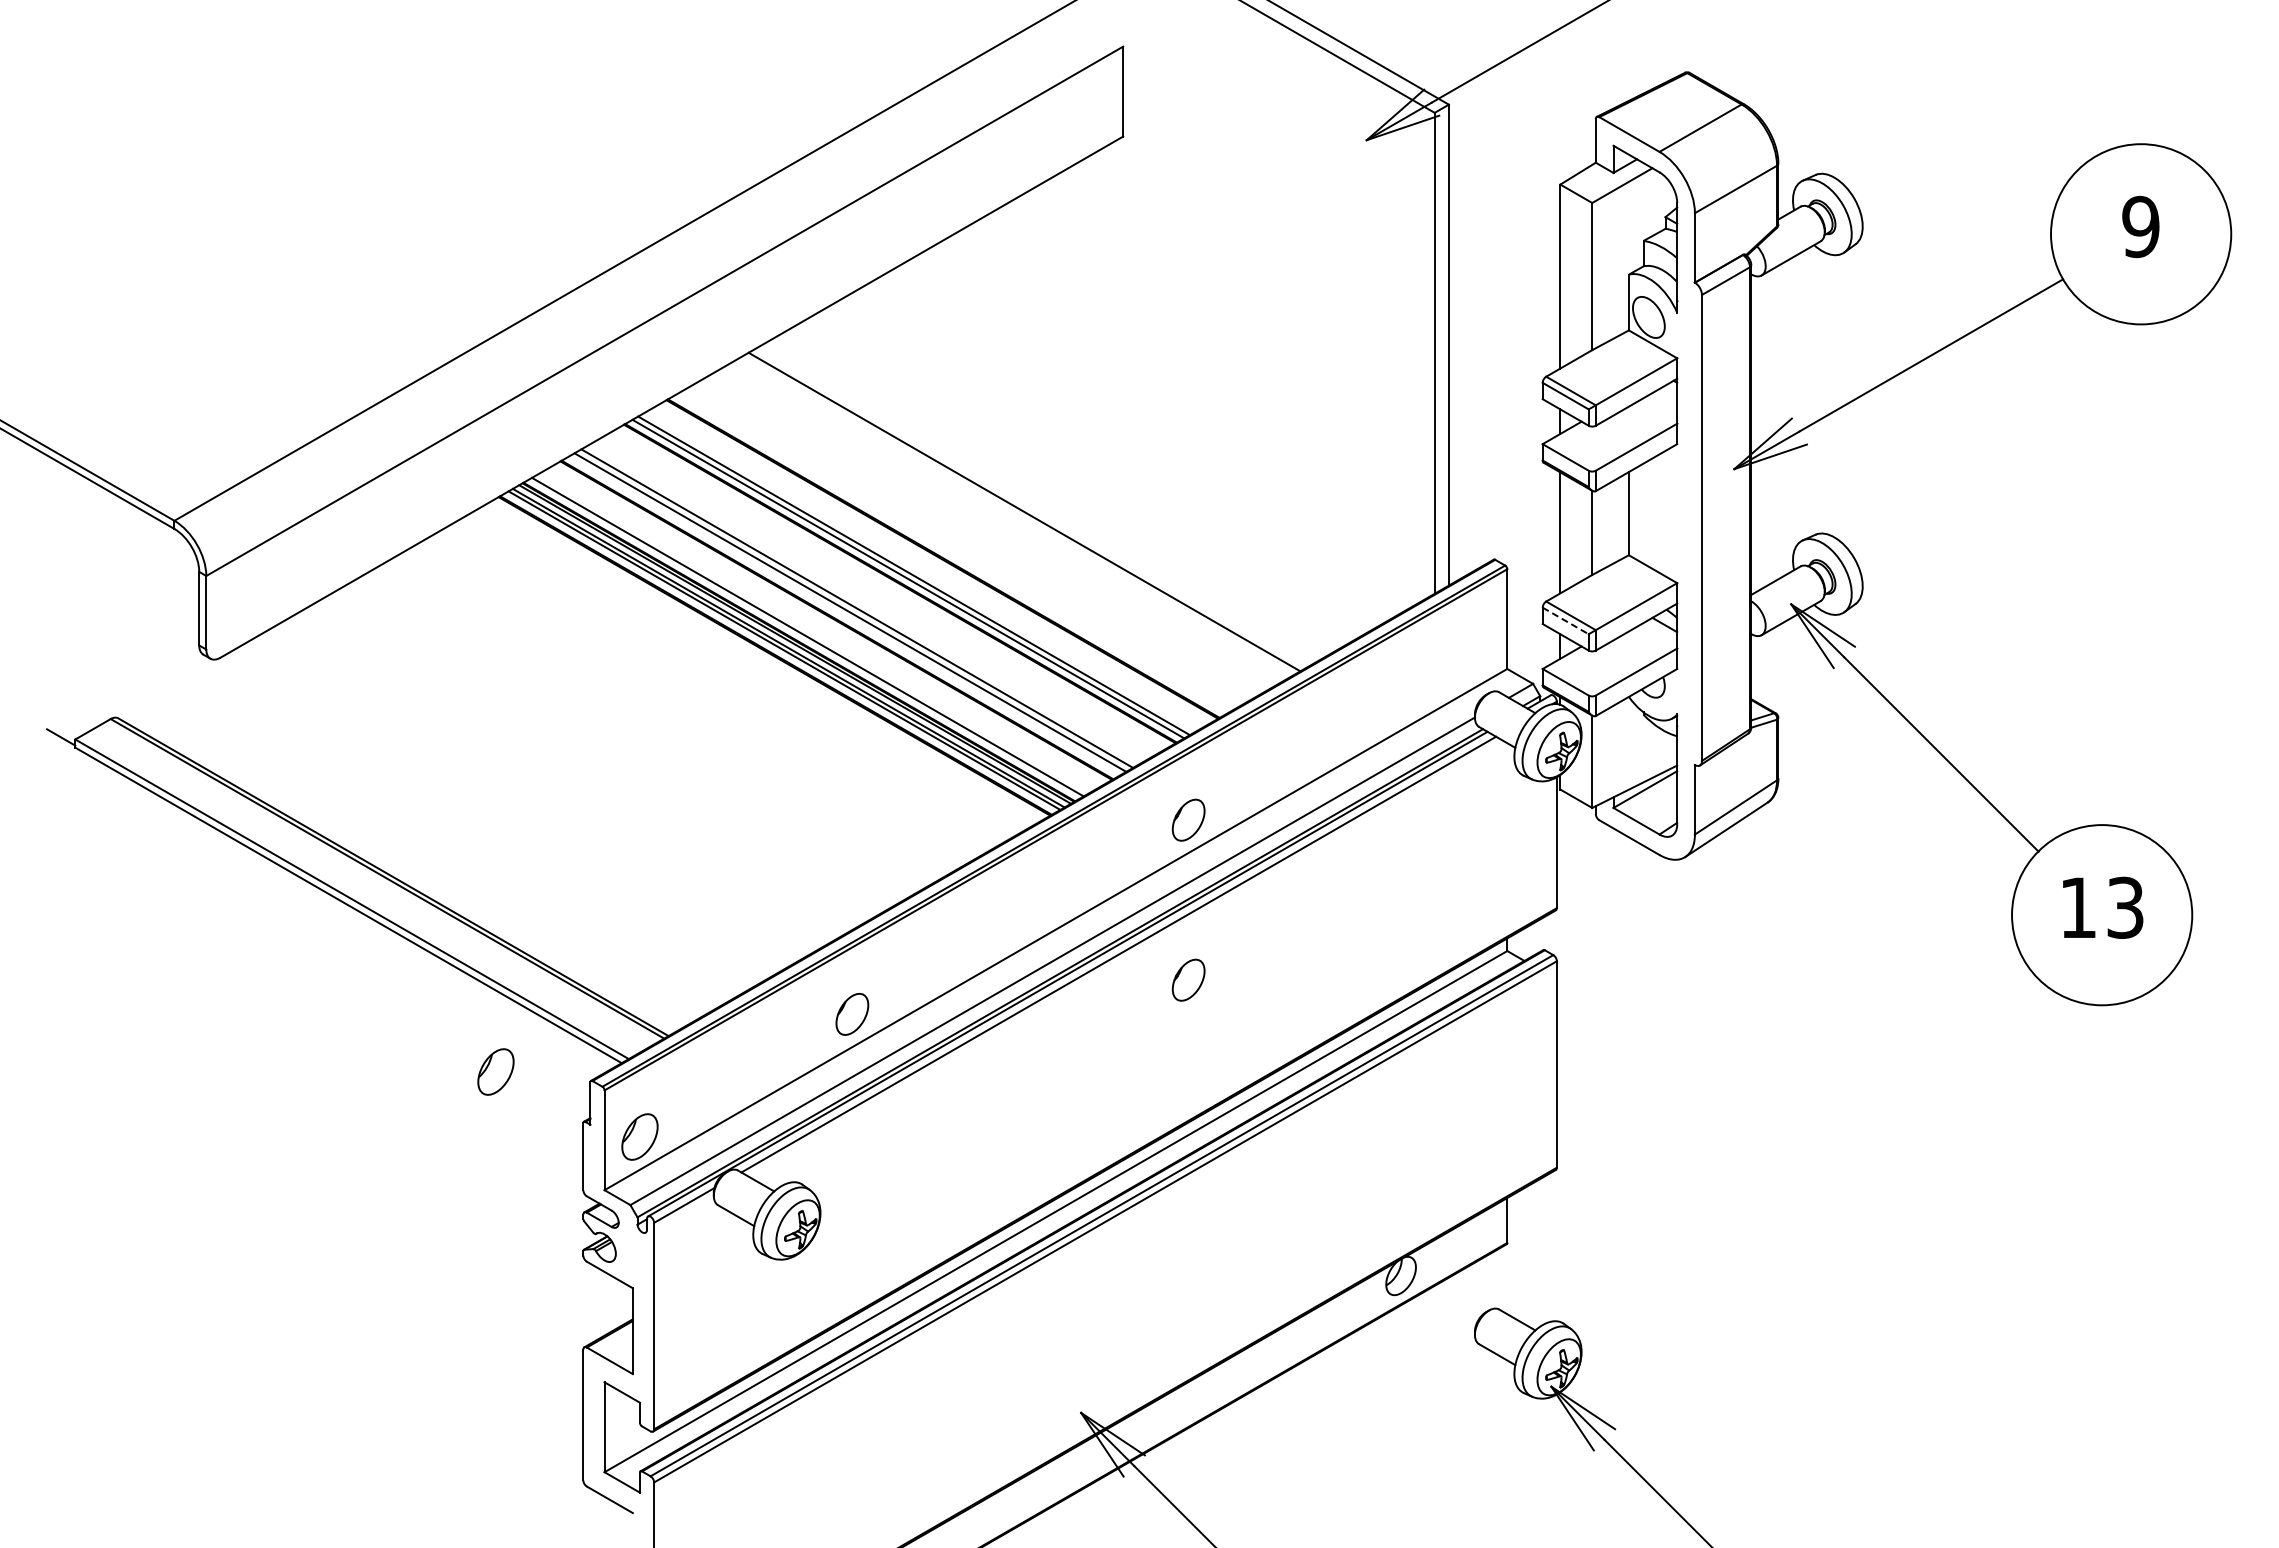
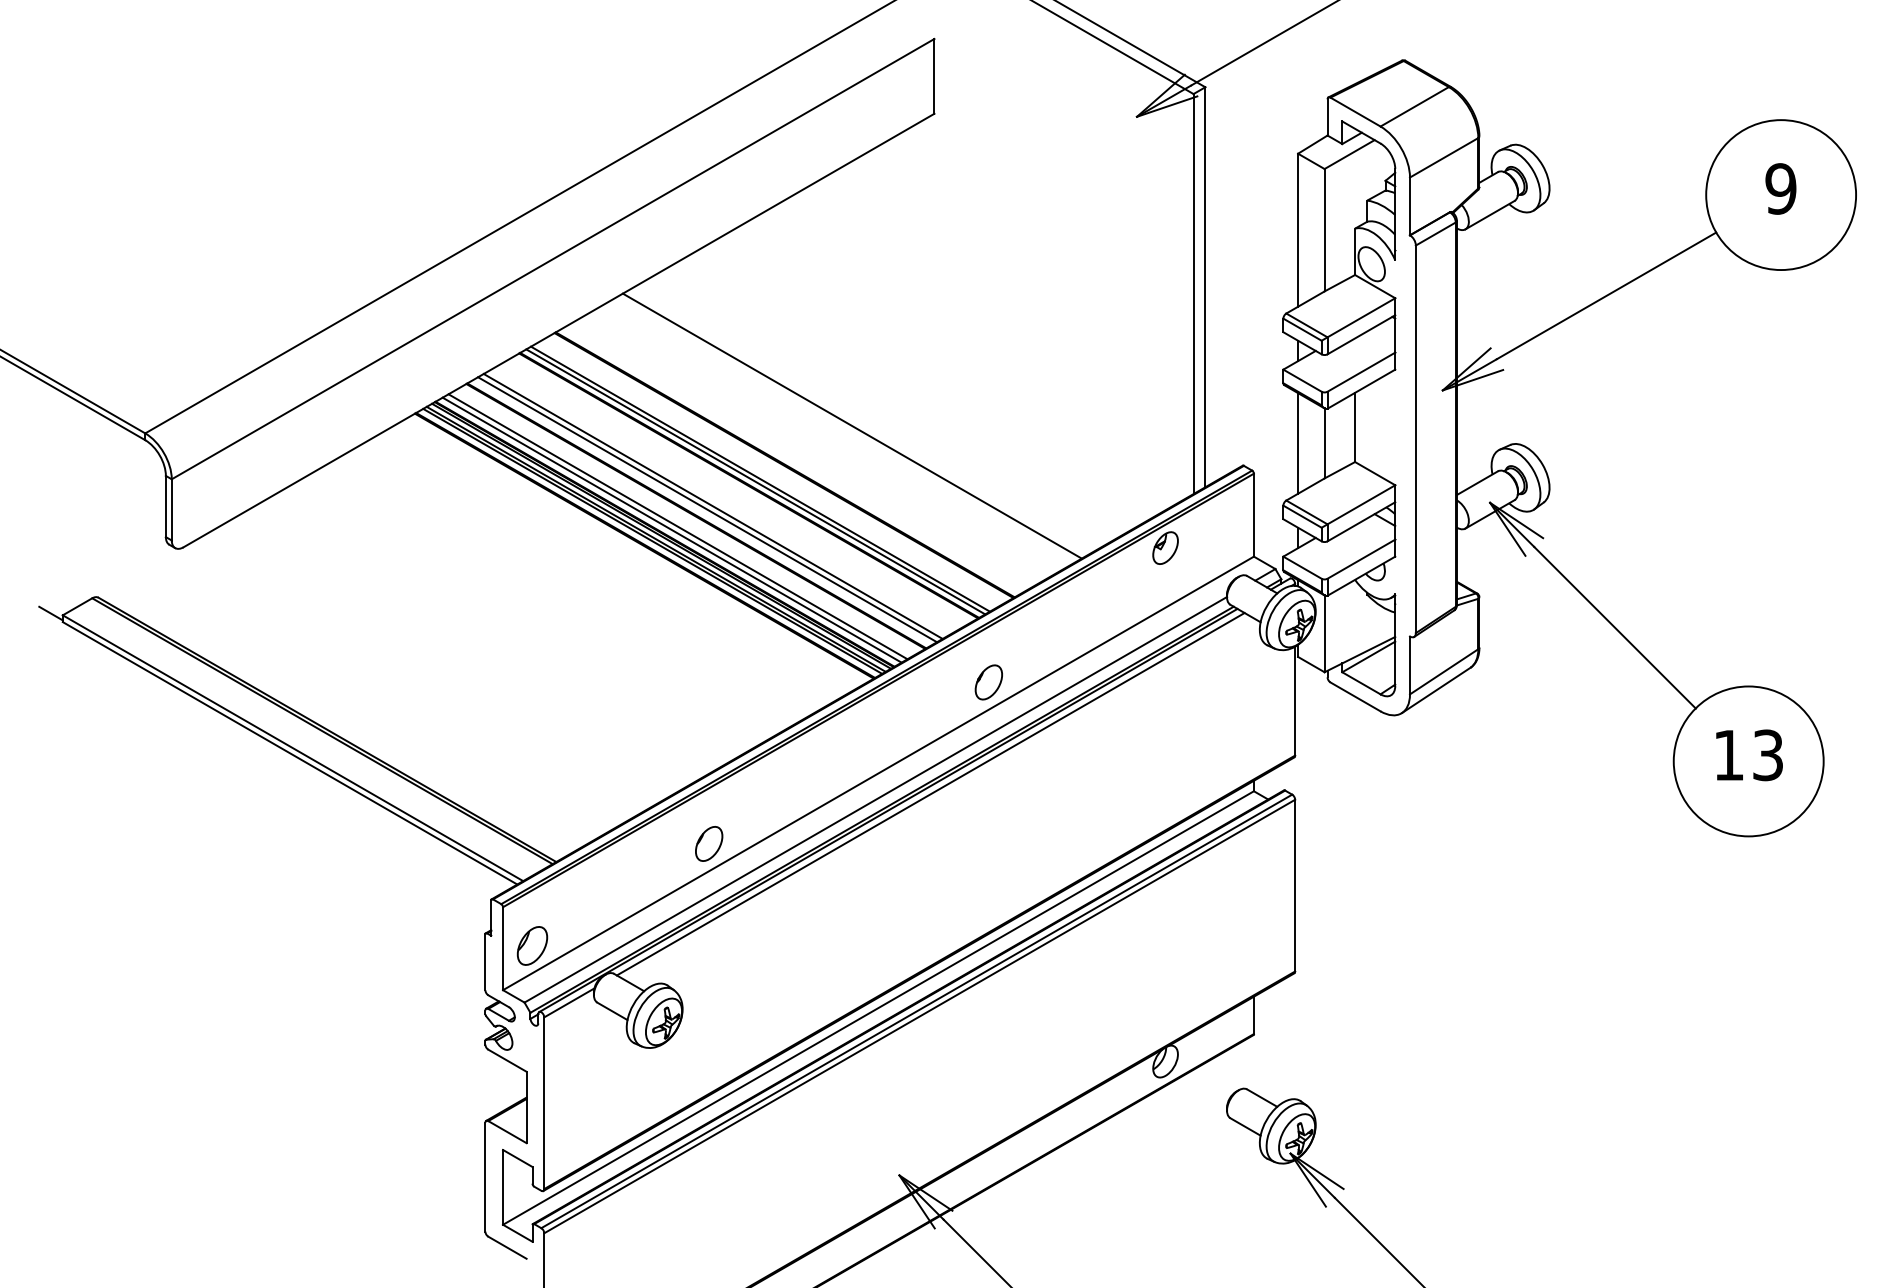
line: (1565, 620) -> (1302, 516), dashed -> solid
line: (814, 632) -> (677, 526), added
part: (1400, 658) -> (1165, 547), added
part: (1188, 979) -> (988, 814), removed
part: (495, 1071) -> (412, 891), removed

